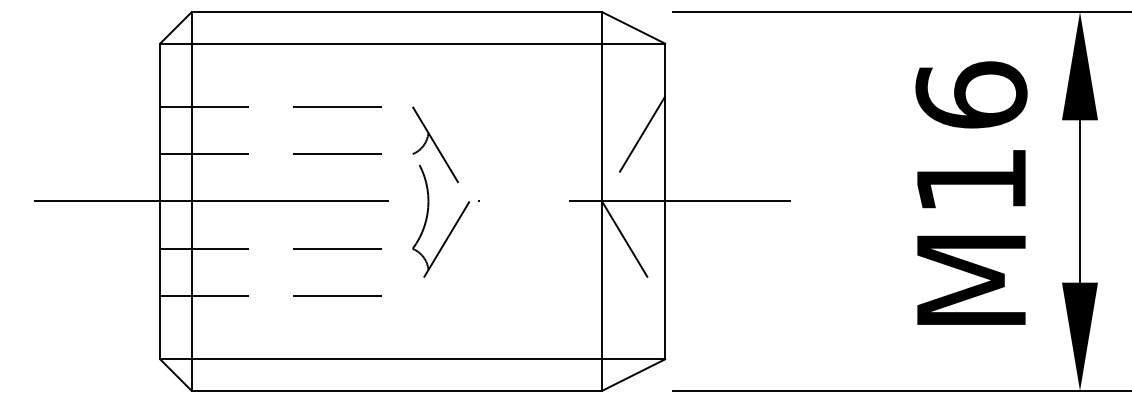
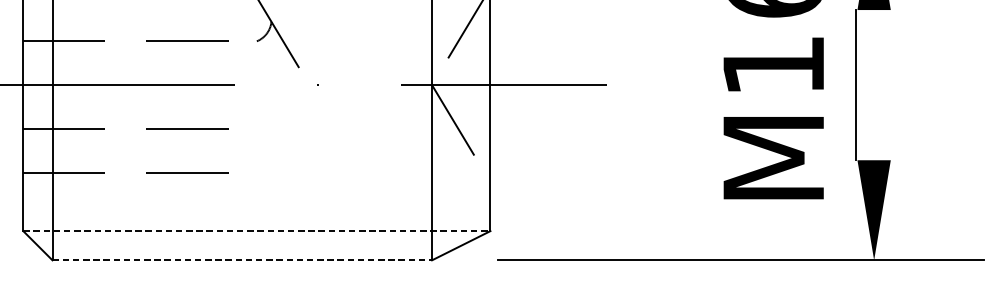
line: (1080, 201) -> (856, 85), moved
part: (452, 227) -> (293, 109), removed
line: (412, 359) -> (256, 231), solid -> dashed
line: (397, 390) -> (242, 259), solid -> dashed

